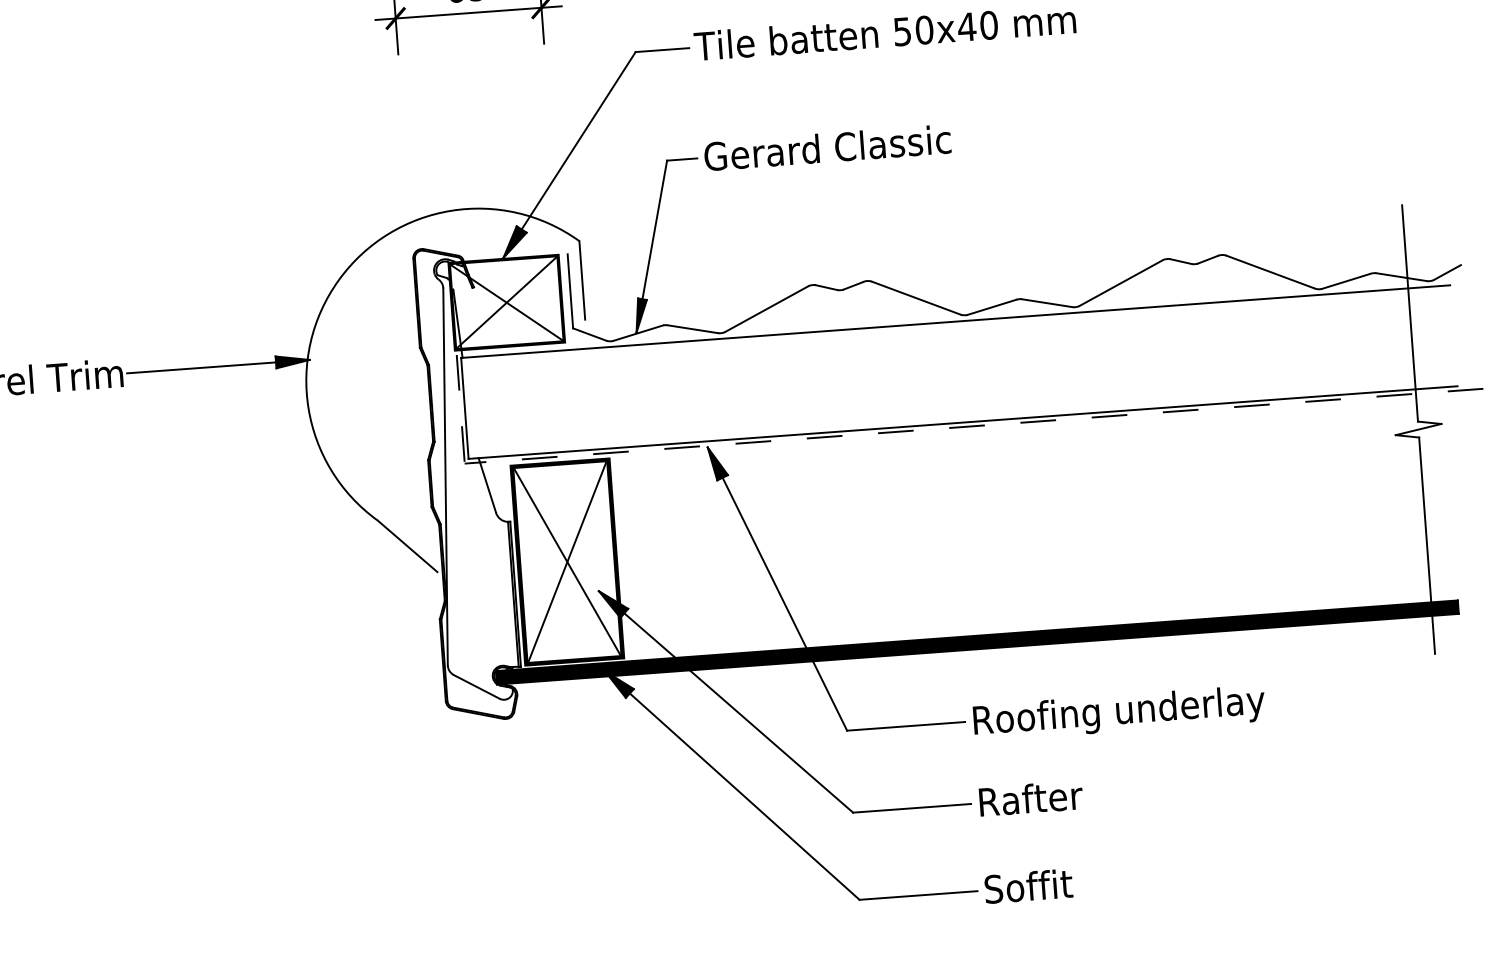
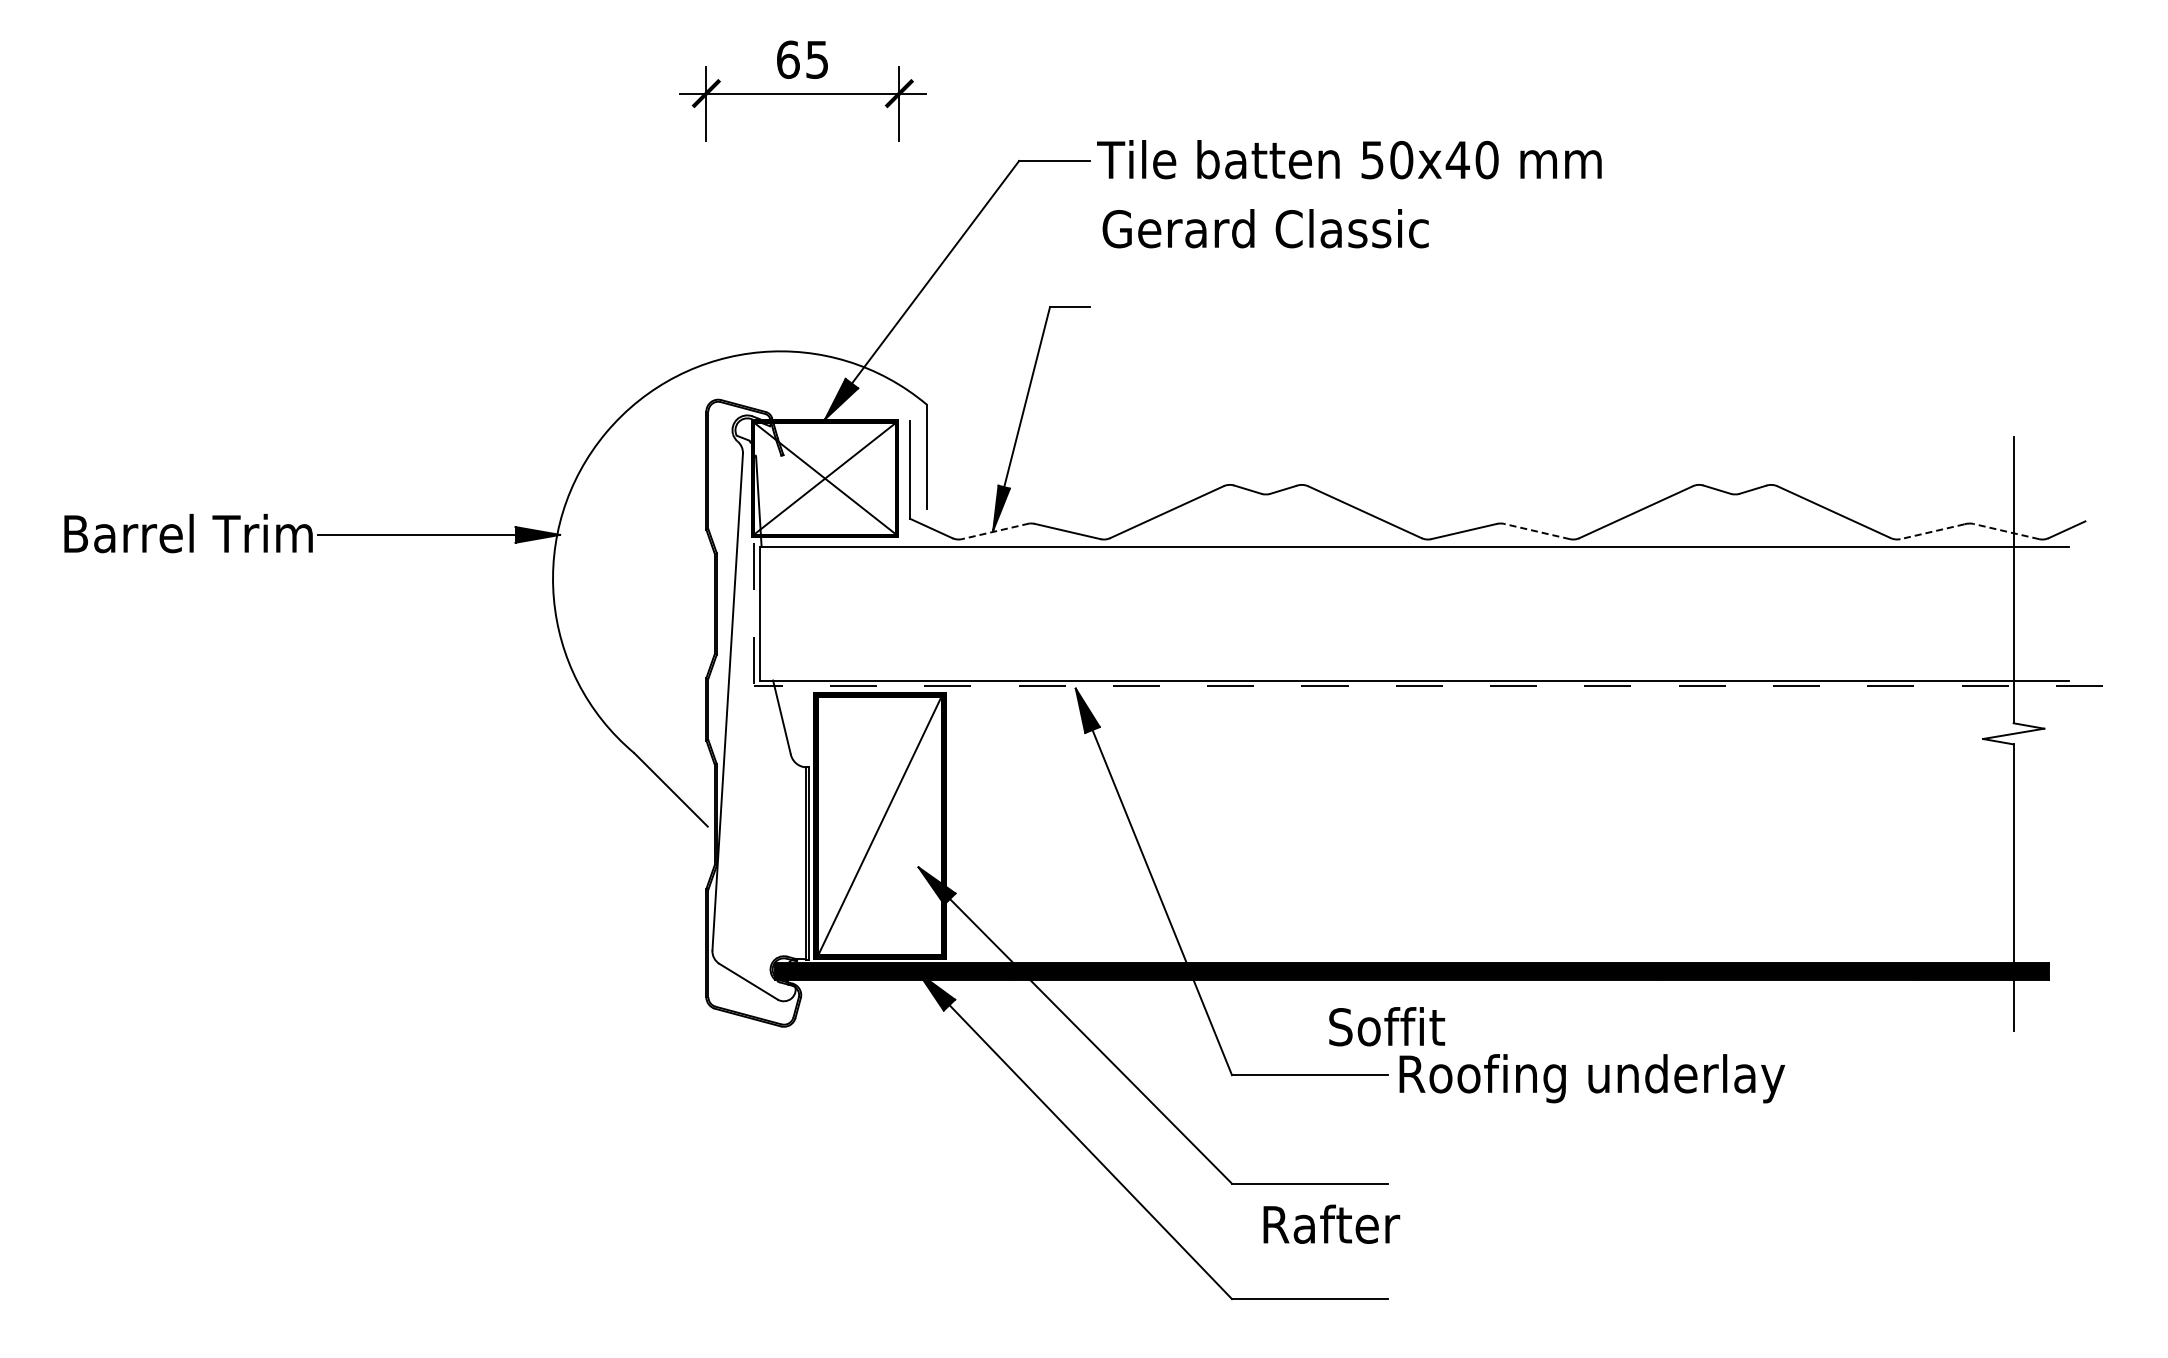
text: (827, 147) -> (1265, 228), moved
line: (1401, 277) -> (2006, 531), solid -> dashed
line: (1346, 281) -> (1932, 531), solid -> dashed
line: (1046, 303) -> (1536, 531), solid -> dashed
line: (638, 333) -> (995, 531), solid -> dashed
line: (567, 561) -> (879, 825), removed
text: (1030, 797) -> (1331, 1223), moved
text: (1029, 886) -> (1387, 1026), moved

